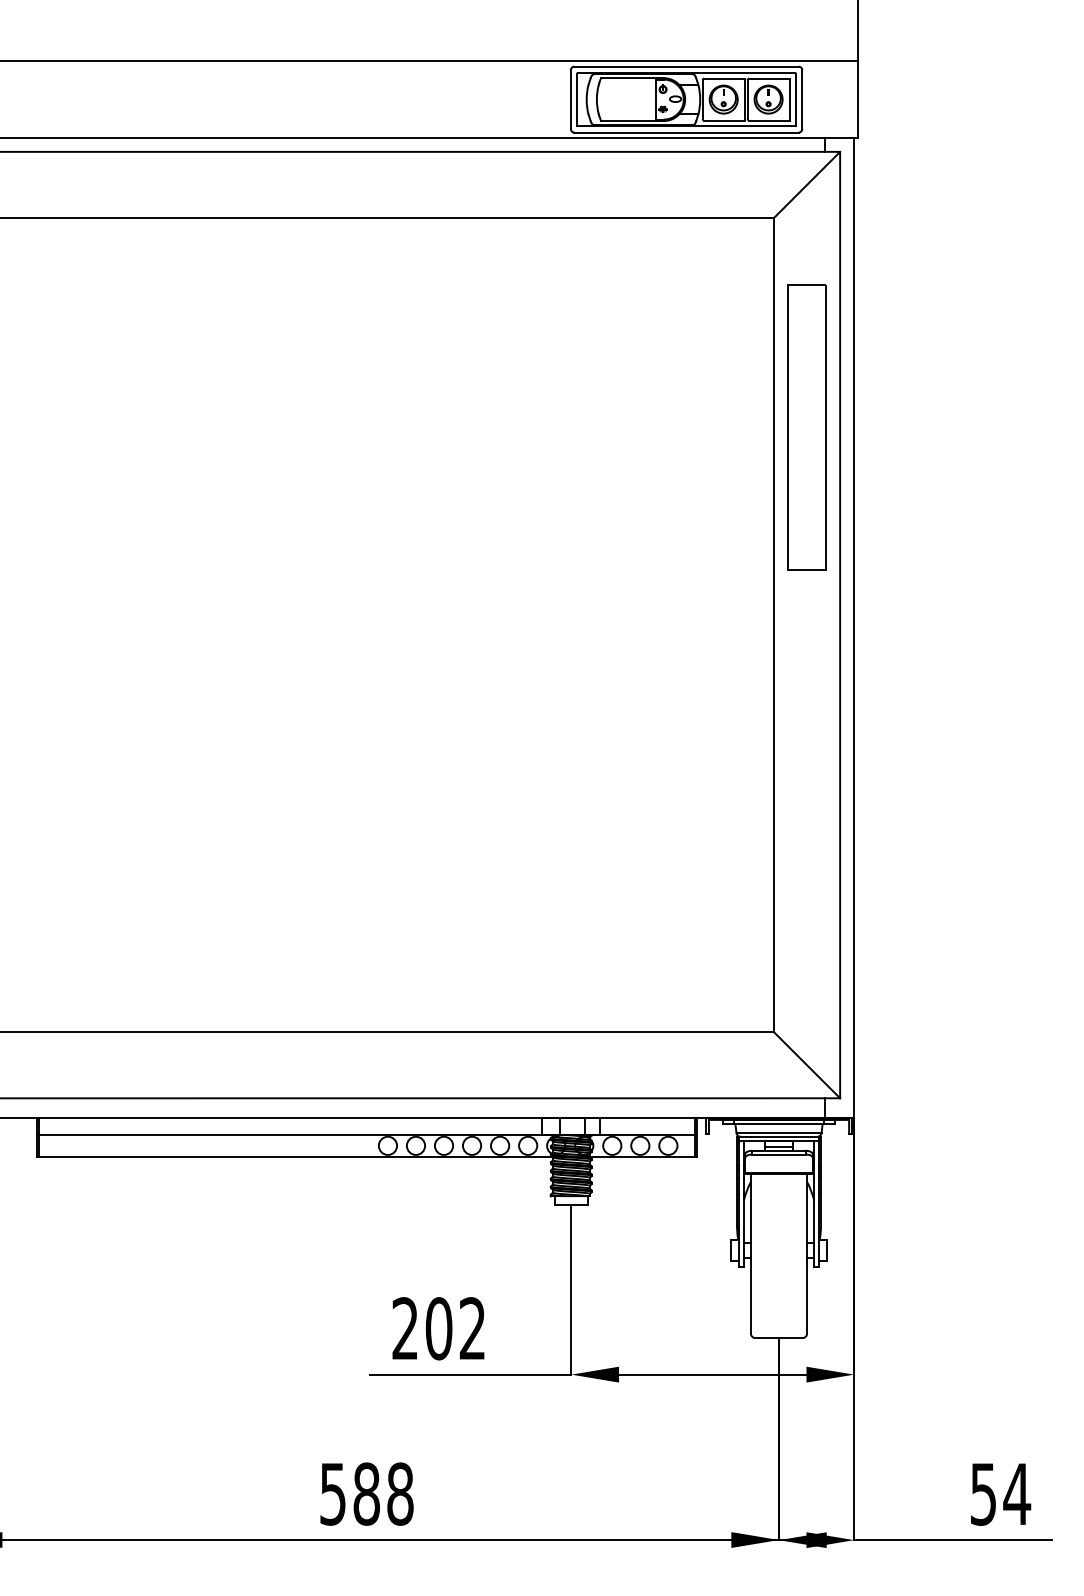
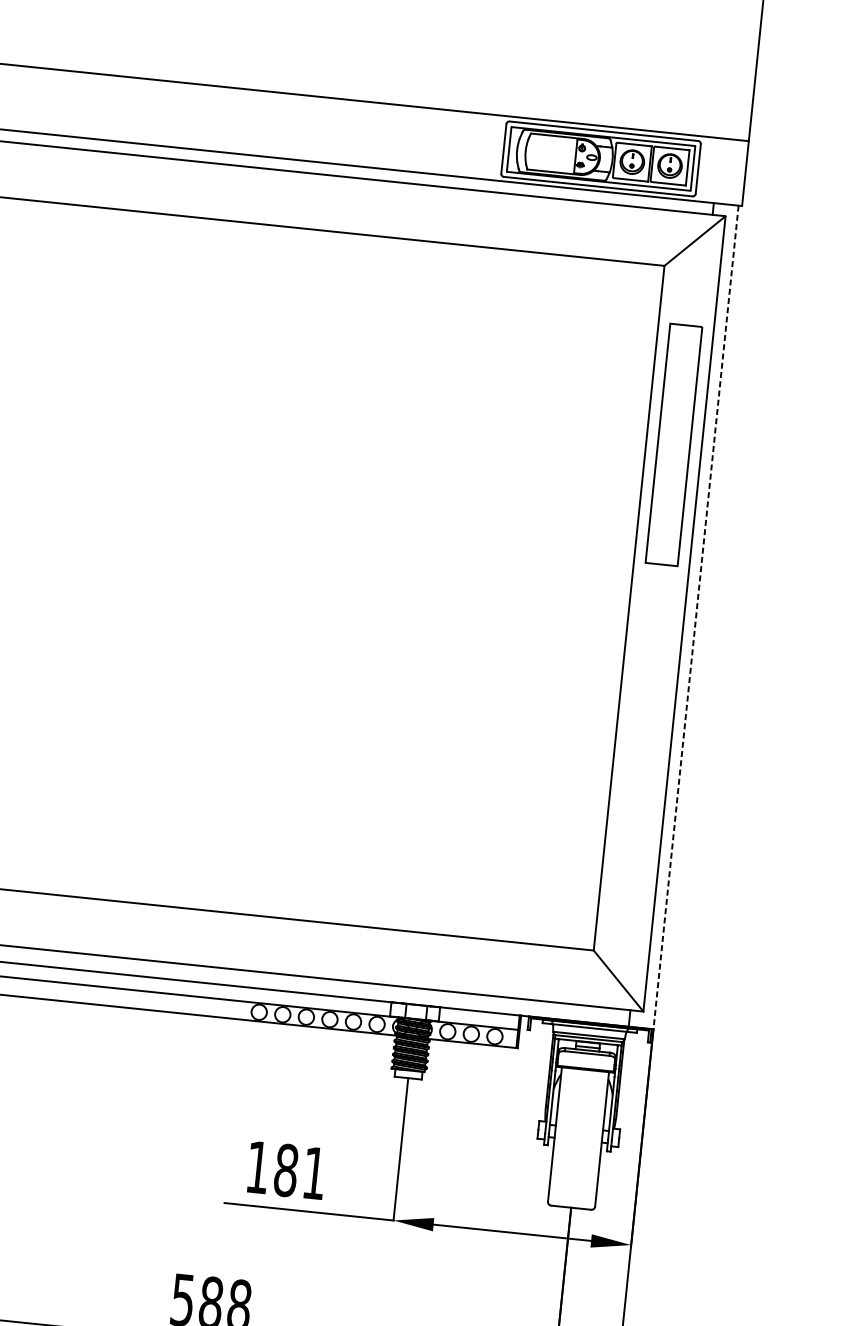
line: (854, 628) -> (696, 618), solid -> dashed
text: (438, 1328) -> (285, 1170), 202 -> 181

